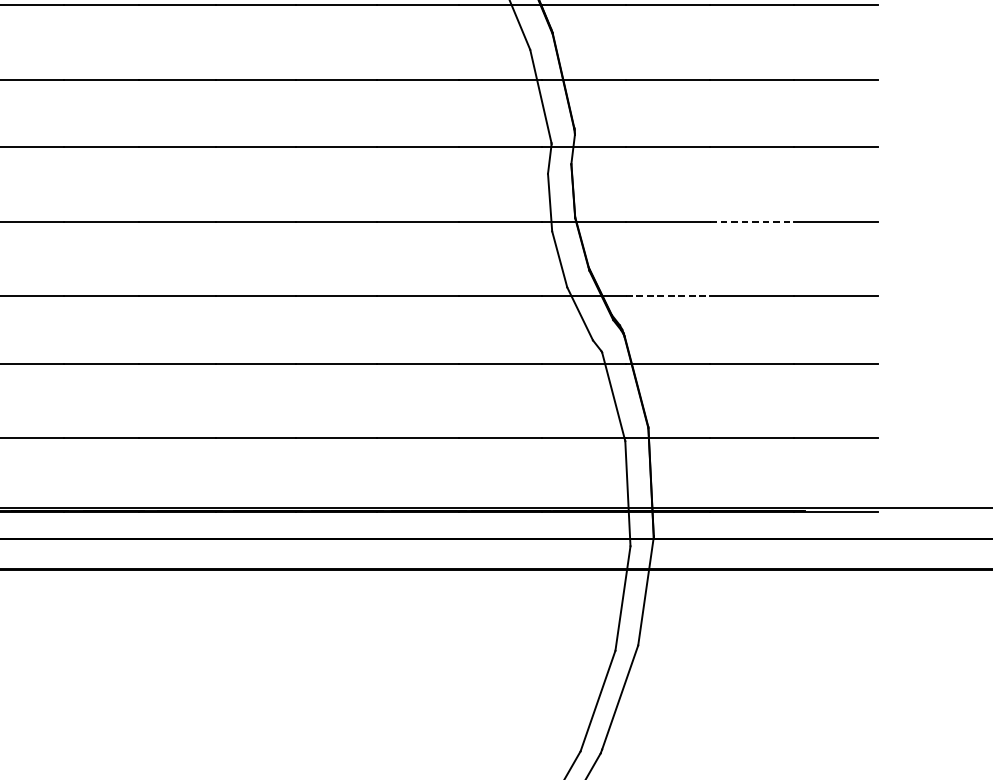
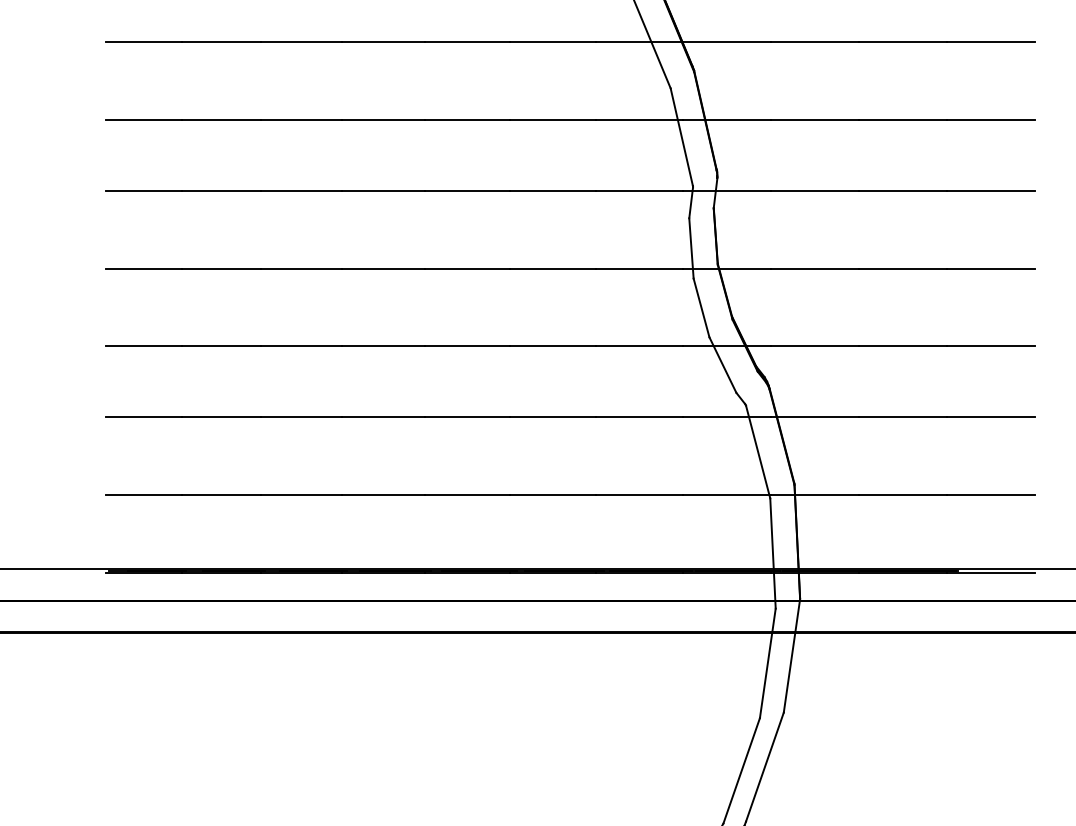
line: (752, 221) -> (903, 268), dashed -> solid
line: (668, 296) -> (815, 346), dashed -> solid

